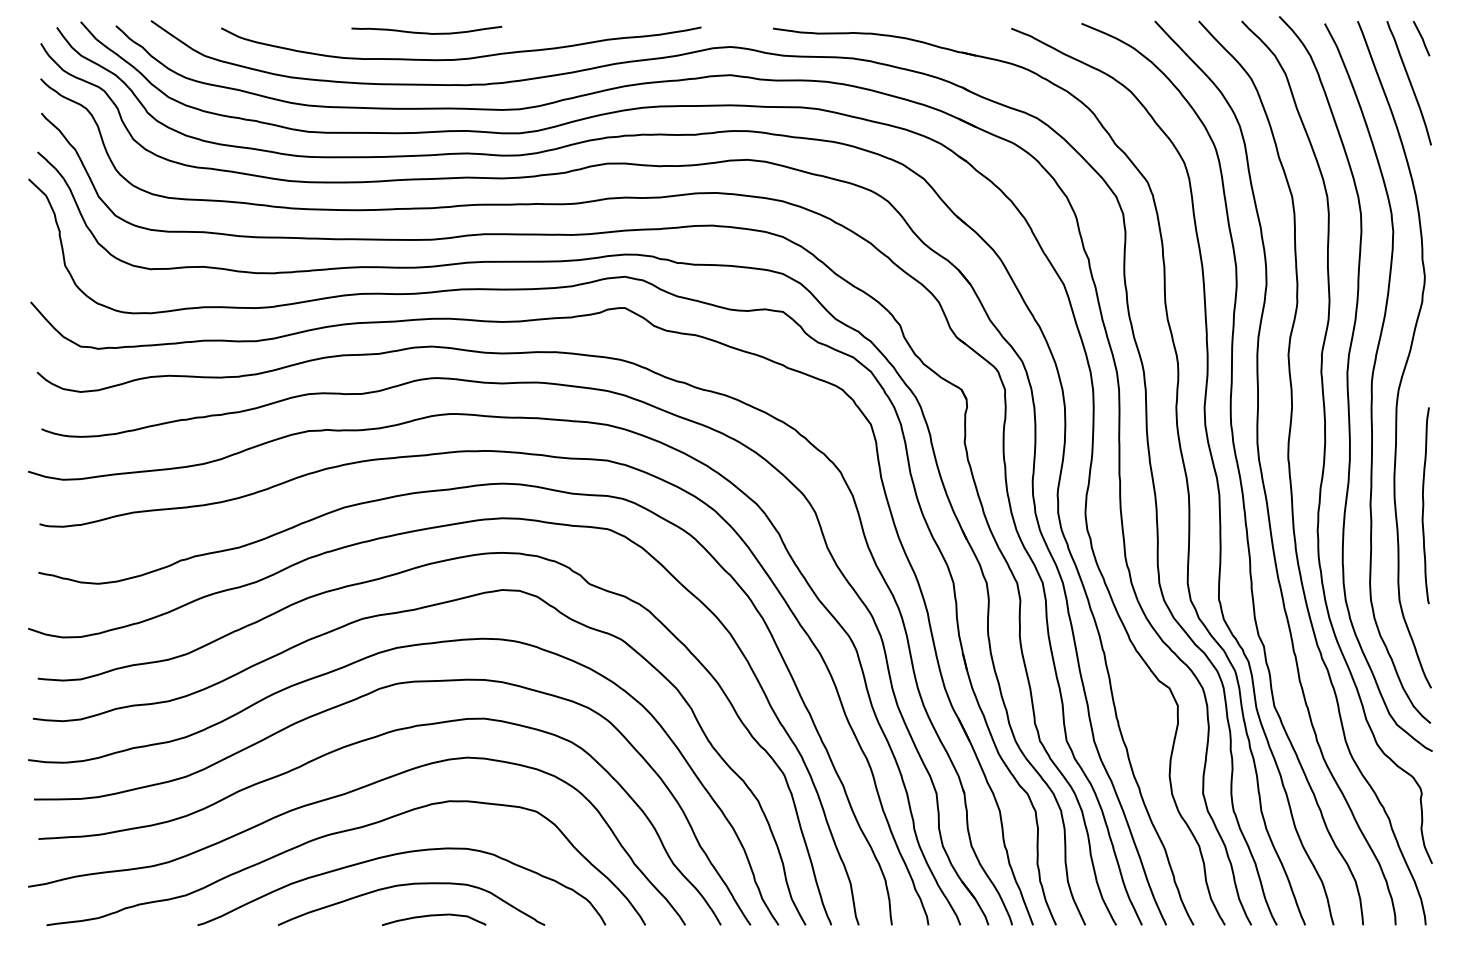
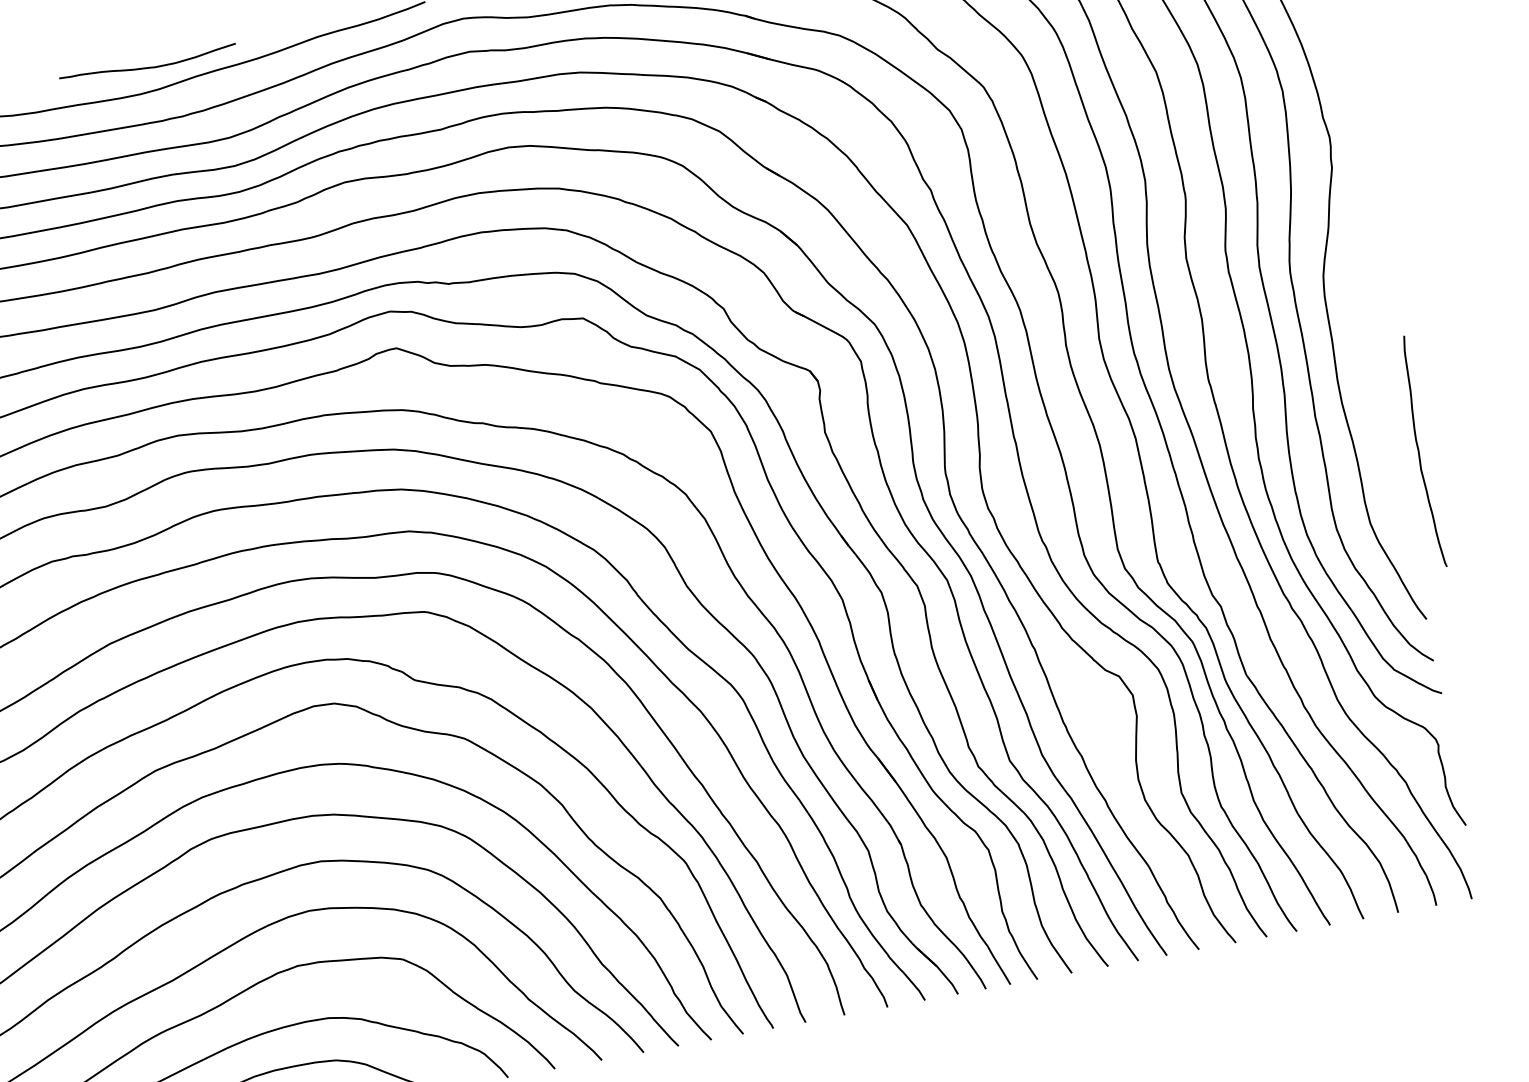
curve: (426, 32) -> (148, 66), moved
curve: (1424, 505) -> (1420, 452), moved

